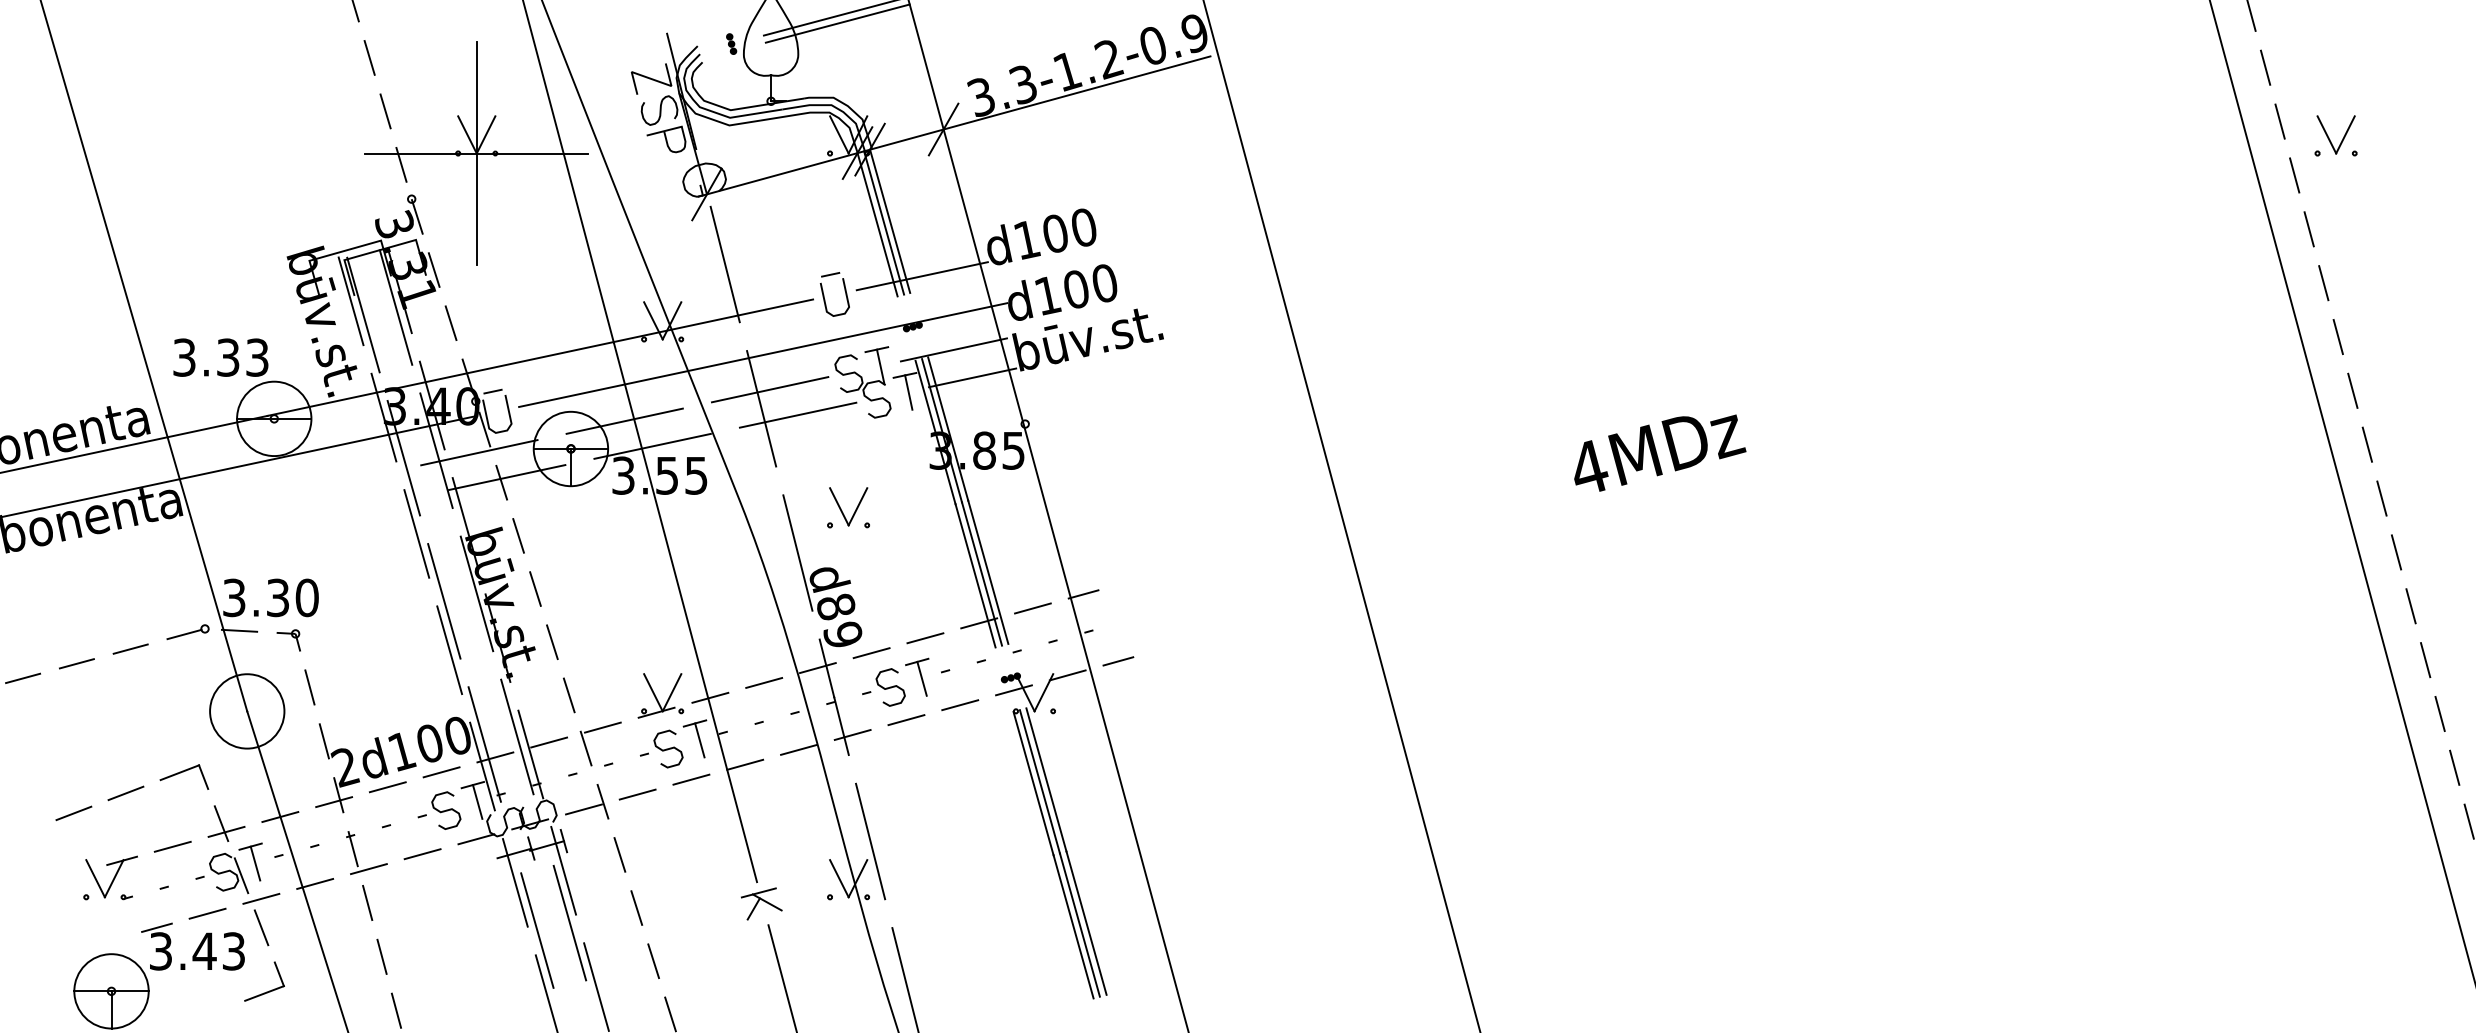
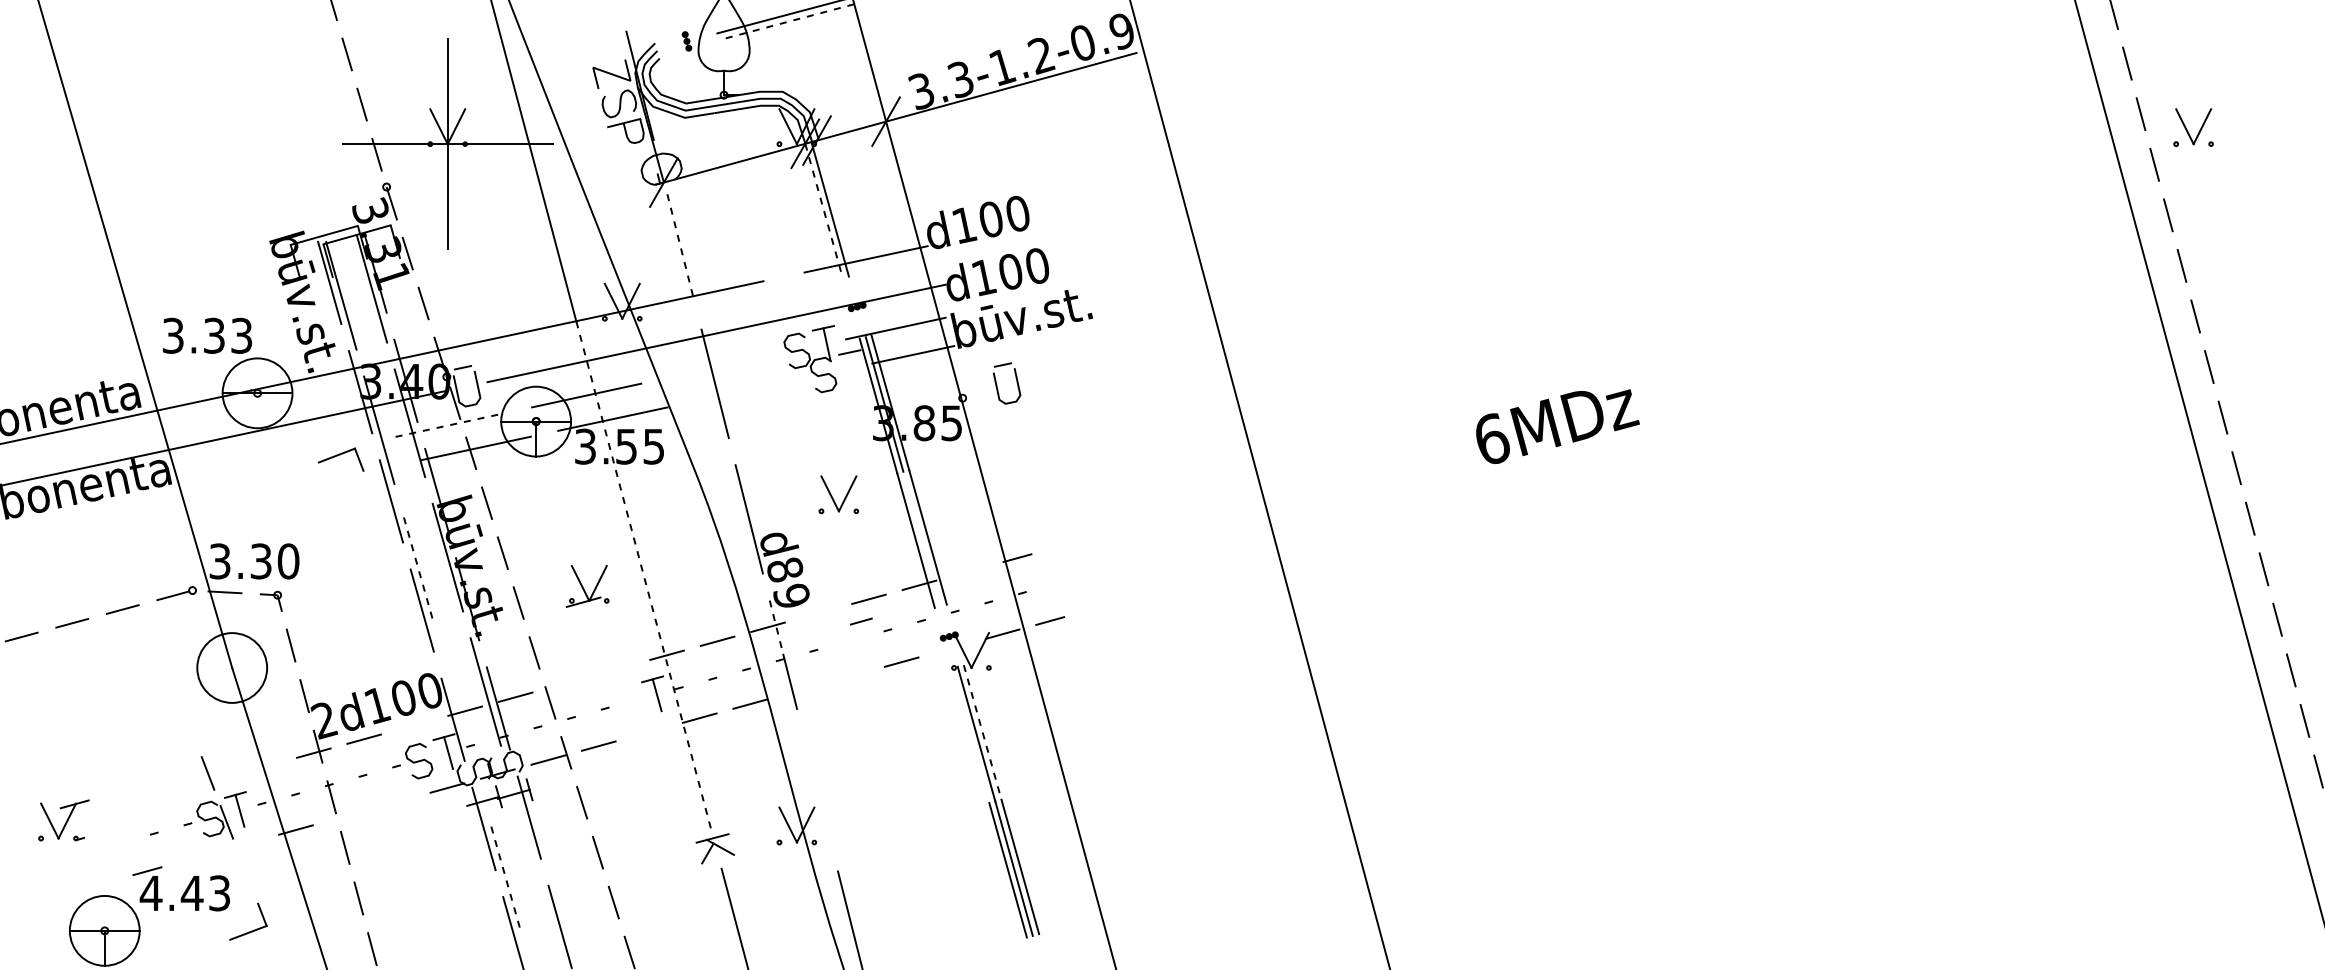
line: (837, 23) -> (786, 22), solid -> dashed
line: (889, 220) -> (835, 207), removed
line: (878, 225) -> (824, 211), solid -> dashed
line: (725, 264) -> (681, 248), solid -> dashed
part: (824, 295) -> (997, 384), moved
line: (769, 389) -> (722, 365), removed
line: (907, 392) -> (852, 368), removed
line: (798, 414) -> (749, 389), removed
line: (479, 453) -> (450, 425), solid -> dashed
text: (1590, 466) -> (1493, 438), 4MDz -> 6MDz
part: (841, 509) -> (832, 496), moved
line: (981, 573) -> (921, 538), removed
line: (444, 601) -> (417, 564), solid -> dashed
line: (1032, 608) -> (969, 571), removed
line: (685, 612) -> (643, 575), solid -> dashed
line: (871, 652) -> (818, 612), removed
line: (826, 668) -> (776, 627), solid -> dashed
line: (921, 678) -> (865, 637), removed
curve: (890, 687) -> (836, 645), removed
line: (1014, 689) -> (952, 647), removed
part: (660, 695) -> (587, 586), moved
line: (906, 719) -> (851, 675), removed
line: (602, 726) -> (565, 682), removed
line: (852, 734) -> (800, 689), removed
line: (485, 743) -> (455, 698), removed
curve: (668, 749) -> (627, 703), removed
line: (441, 771) -> (414, 724), removed
part: (184, 776) -> (341, 459), moved
line: (691, 779) -> (649, 731), removed
line: (1046, 780) -> (982, 732), solid -> dashed
line: (1033, 783) -> (970, 735), removed
line: (126, 792) -> (118, 744), removed
line: (73, 813) -> (69, 763), removed
line: (280, 816) -> (263, 766), removed
line: (226, 831) -> (212, 780), removed
line: (870, 841) -> (817, 790), removed
line: (173, 846) -> (162, 794), removed
line: (422, 853) -> (396, 801), removed
line: (368, 868) -> (346, 815), removed
part: (110, 878) -> (63, 820), moved
line: (261, 898) -> (245, 843), removed
line: (207, 913) -> (194, 857), removed
line: (570, 922) -> (535, 866), removed
line: (261, 927) -> (245, 870), removed
line: (537, 930) -> (504, 873), solid -> dashed
text: (160, 951) -> (150, 893), 3.43 -> 4.43

